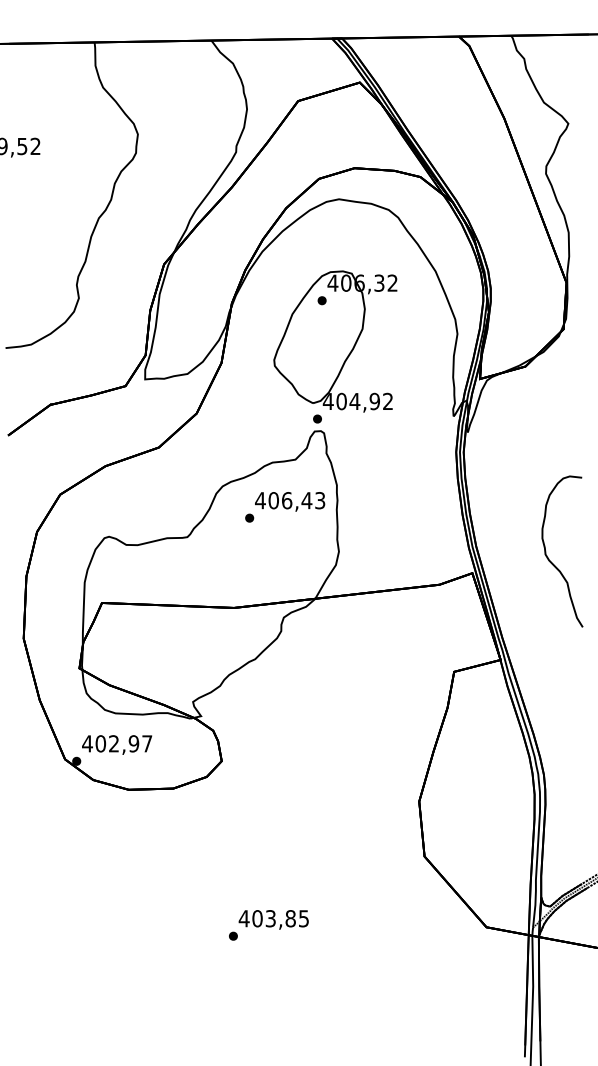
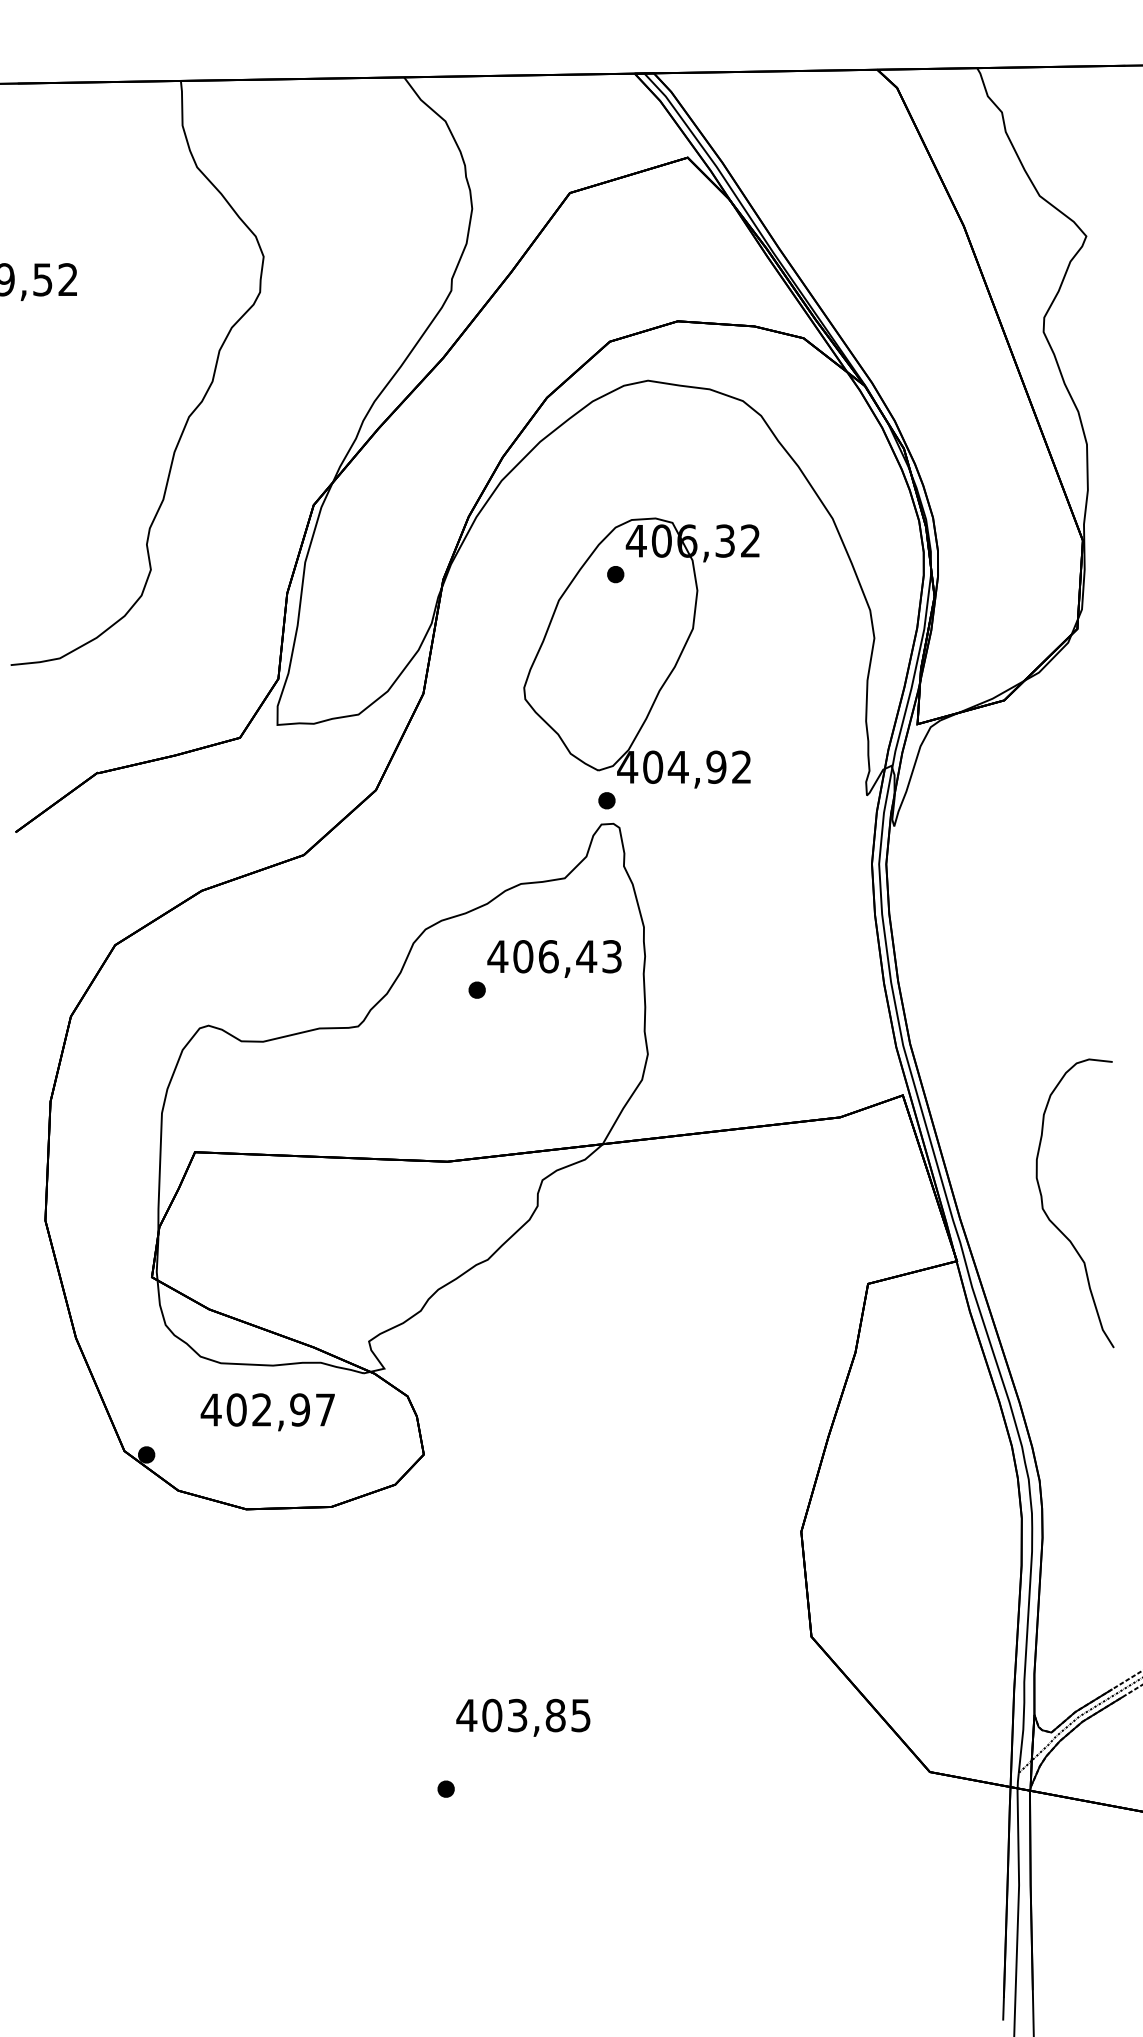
curve: (549, 558) -> (1050, 1216), moved
text: (117, 744) -> (268, 1411), moved
text: (273, 919) -> (522, 1717), moved

